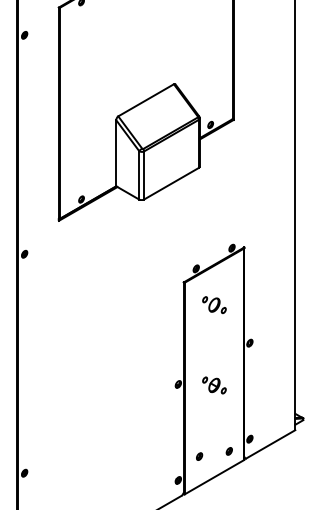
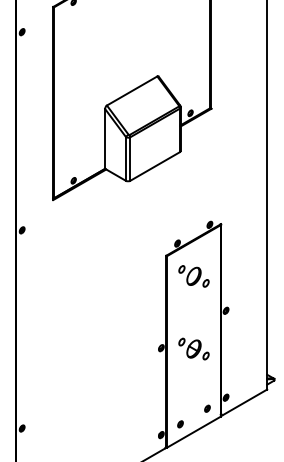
part: (214, 304) -> (194, 275), size x1.43
part: (214, 385) -> (194, 349), size x1.43
part: (199, 456) -> (180, 424), moved

